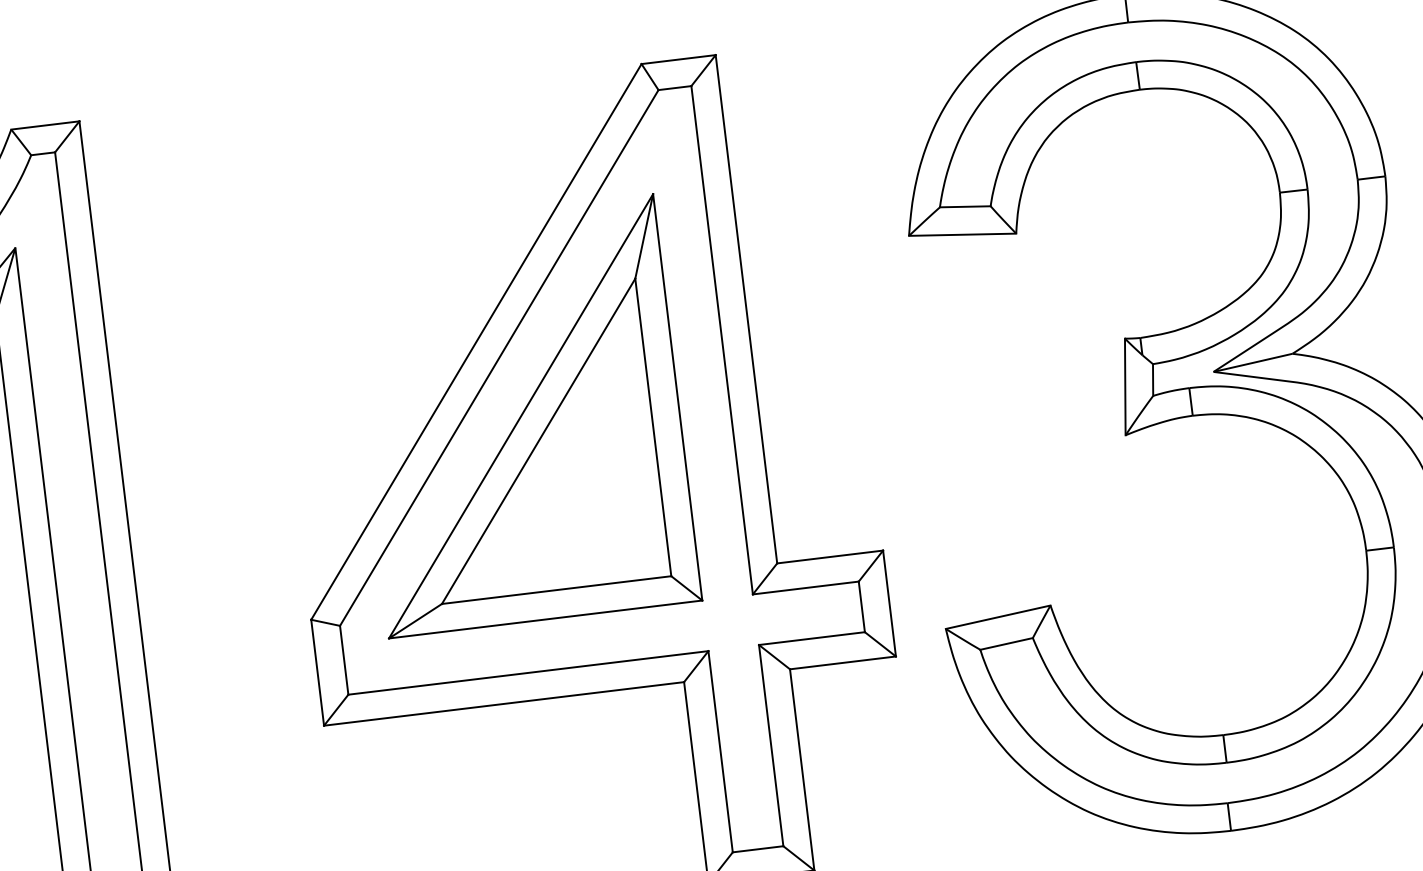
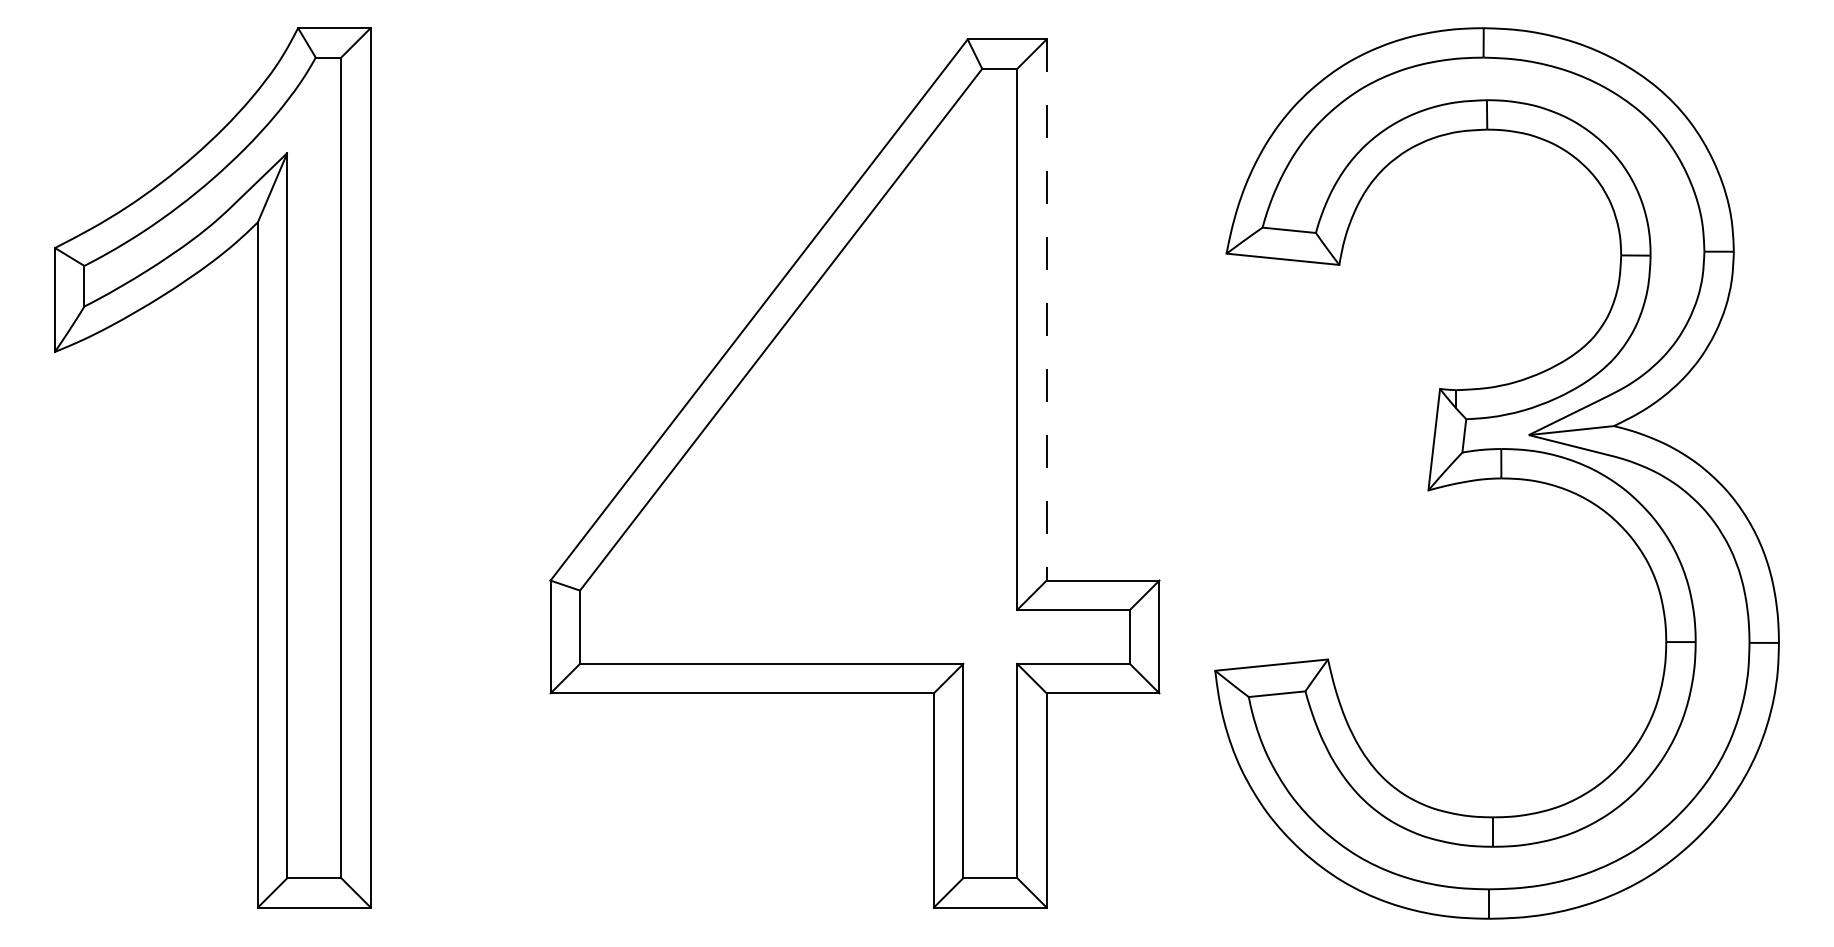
line: (746, 309) -> (1046, 310), solid -> dashed
part: (520, 416) -> (796, 393), removed

